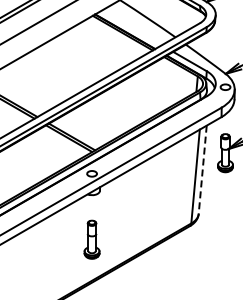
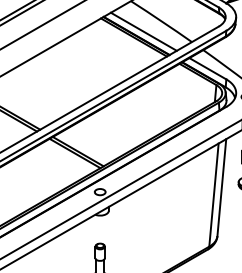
line: (131, 27) -> (143, 31), added
line: (202, 170) -> (221, 188), dashed -> solid

